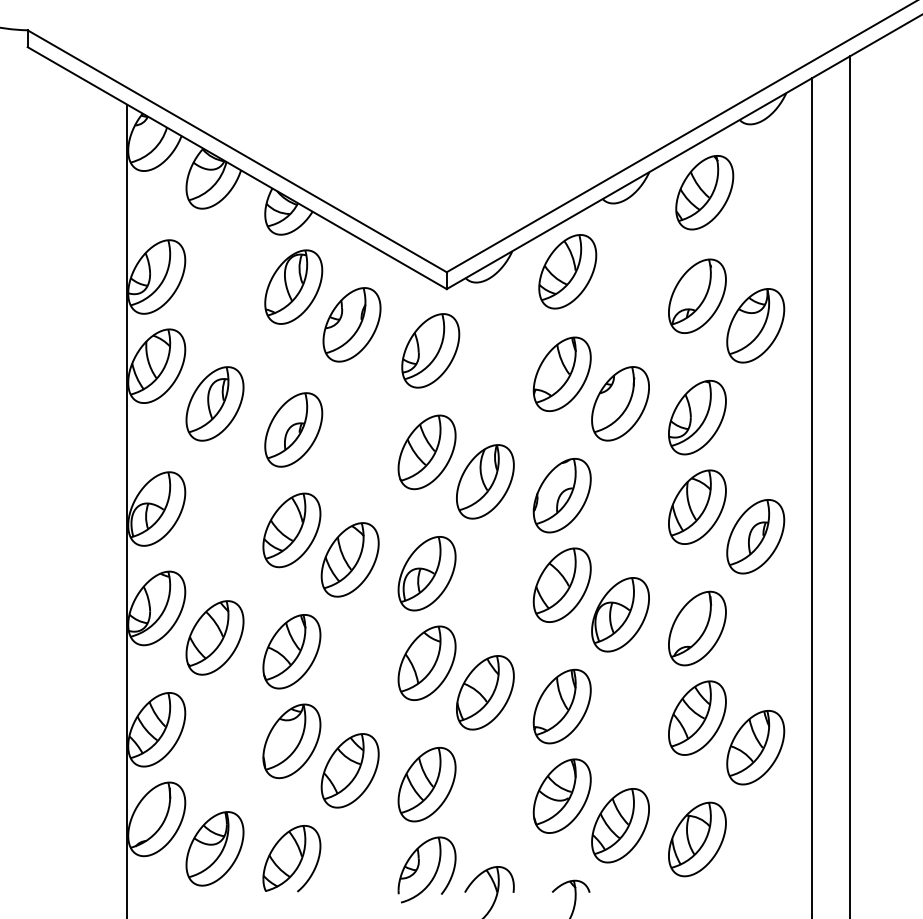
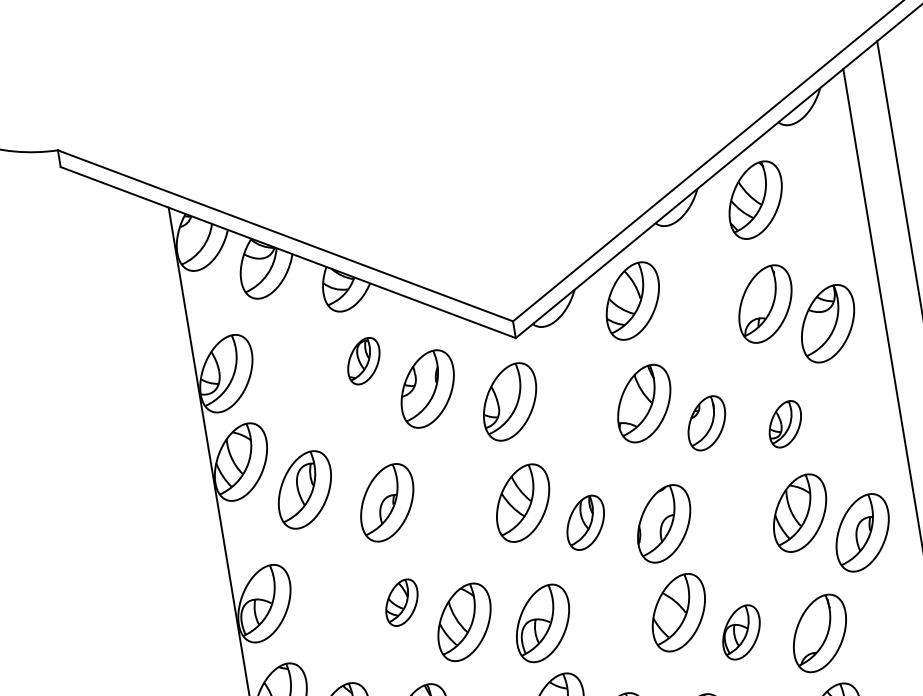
part: (293, 286) -> (363, 360), size x0.6
part: (620, 403) -> (706, 422), size x0.7
part: (697, 417) -> (785, 424), size x0.6
part: (485, 481) -> (585, 522), size x0.7
part: (291, 530) -> (401, 602), size x0.6
part: (620, 614) -> (741, 632), size x0.7

